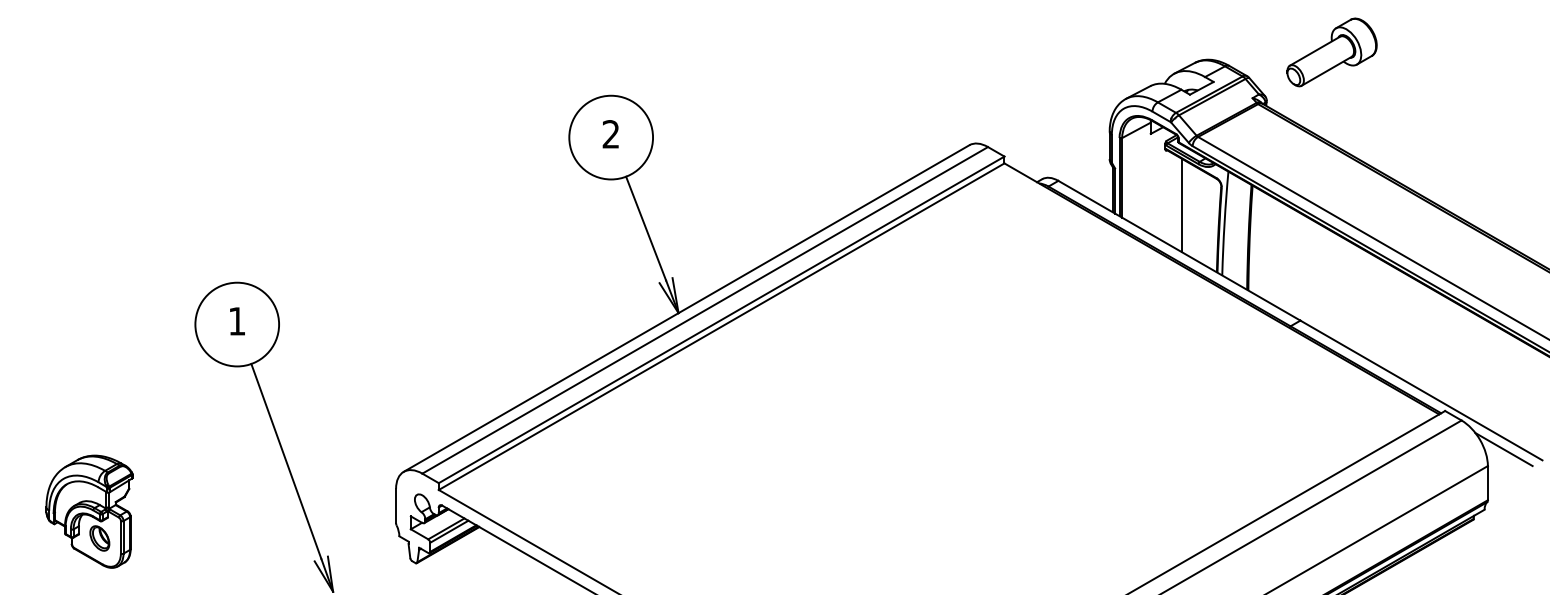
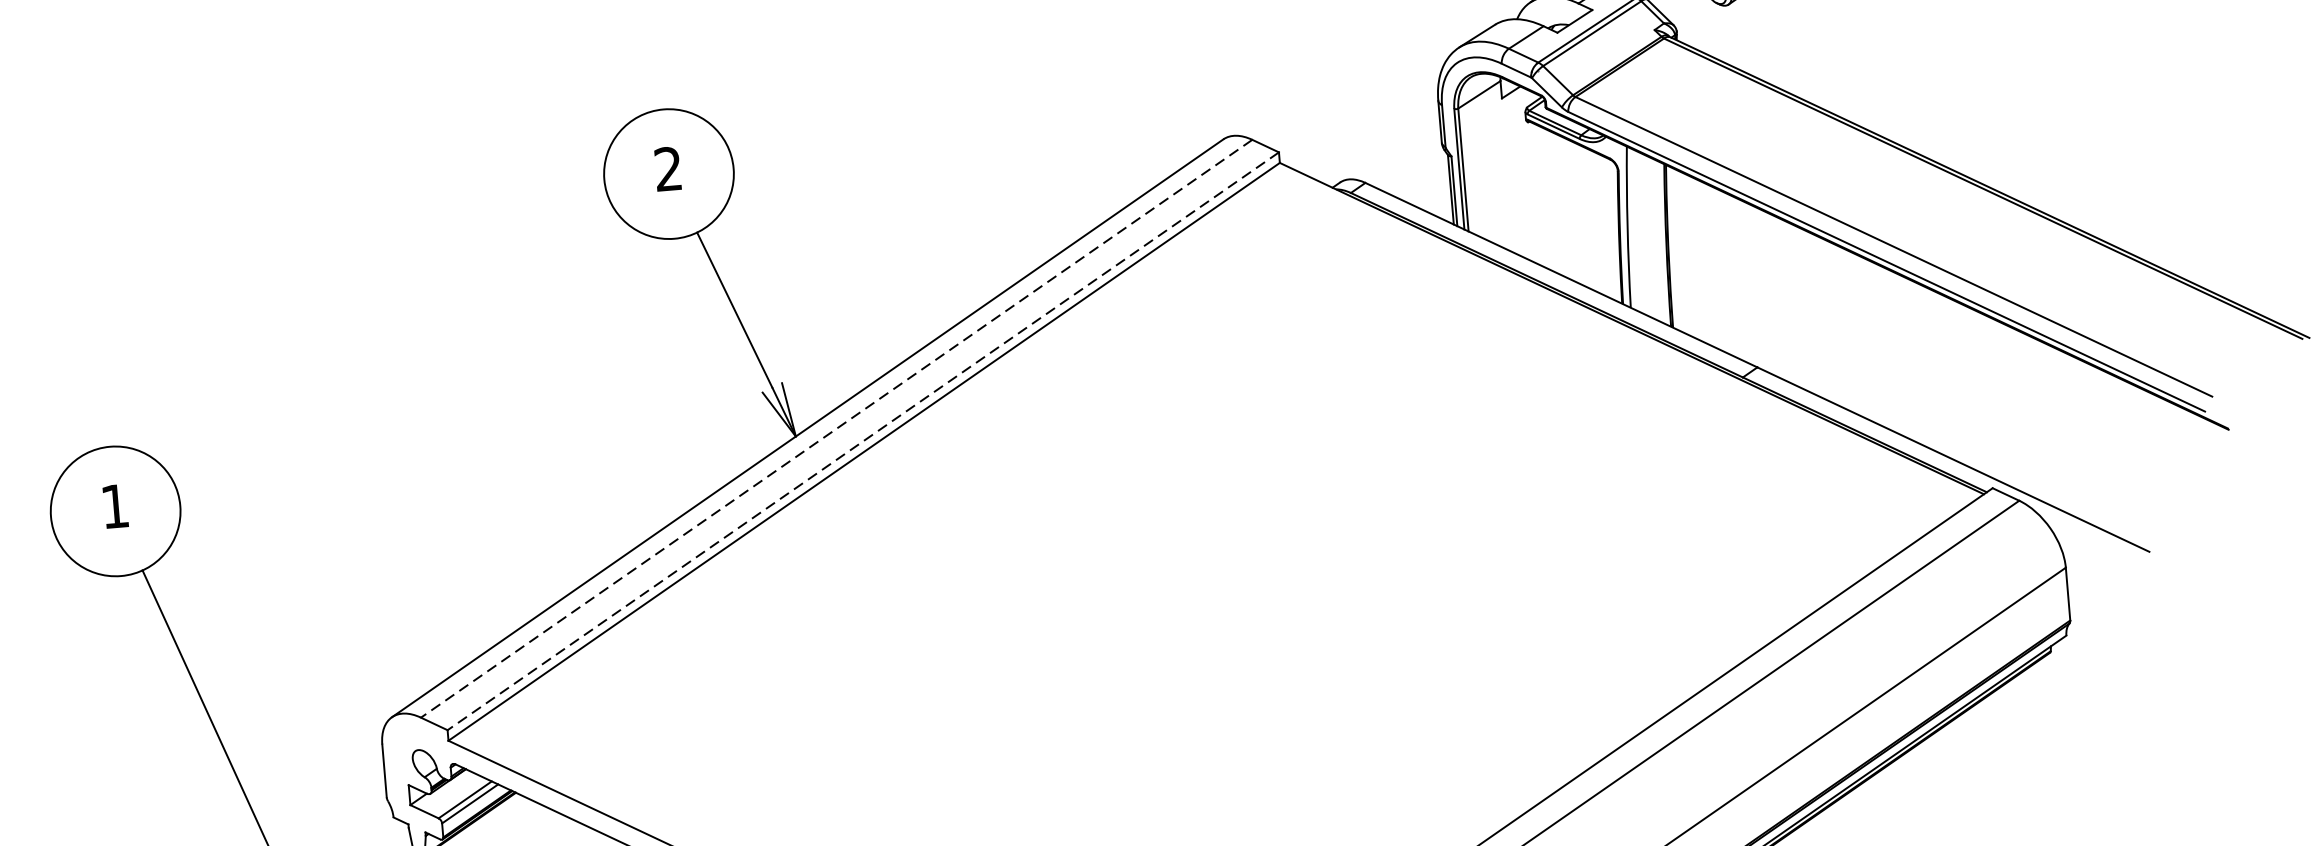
line: (1182, 205) -> (1560, 204), removed
line: (705, 310) -> (837, 428), solid -> dashed
line: (721, 319) -> (862, 440), solid -> dashed
line: (1503, 449) -> (2087, 540), removed

